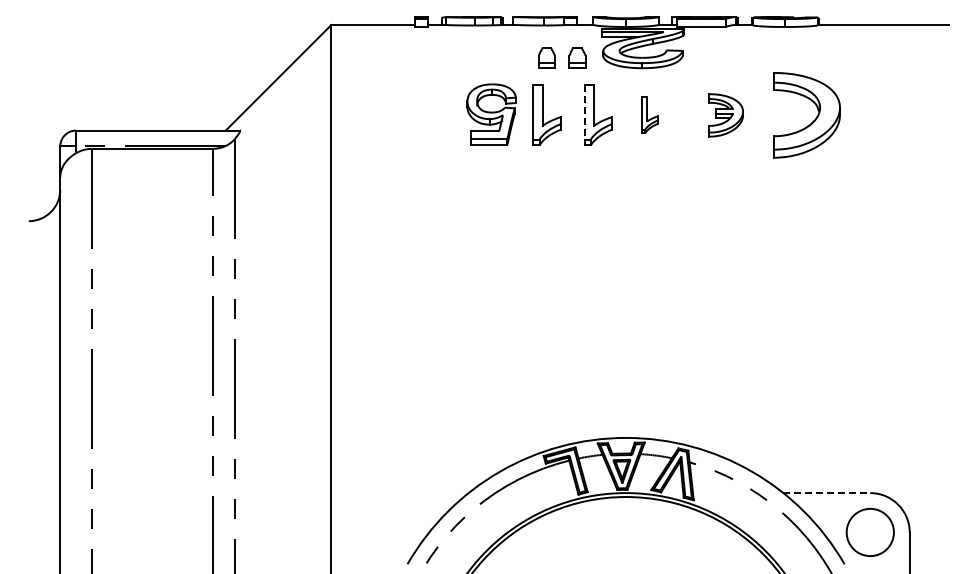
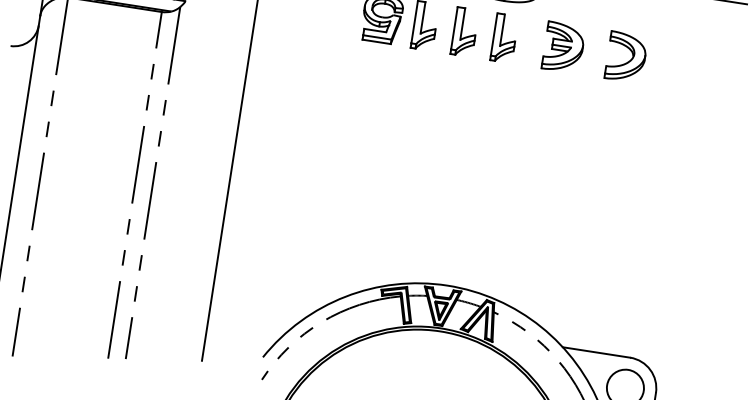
line: (584, 112) -> (454, 28), dashed -> solid
part: (649, 114) -> (504, 37), size x1.67
part: (726, 115) -> (564, 47), size x1.43
part: (806, 115) -> (626, 57), size x0.71
line: (827, 493) -> (596, 352), dashed -> solid

